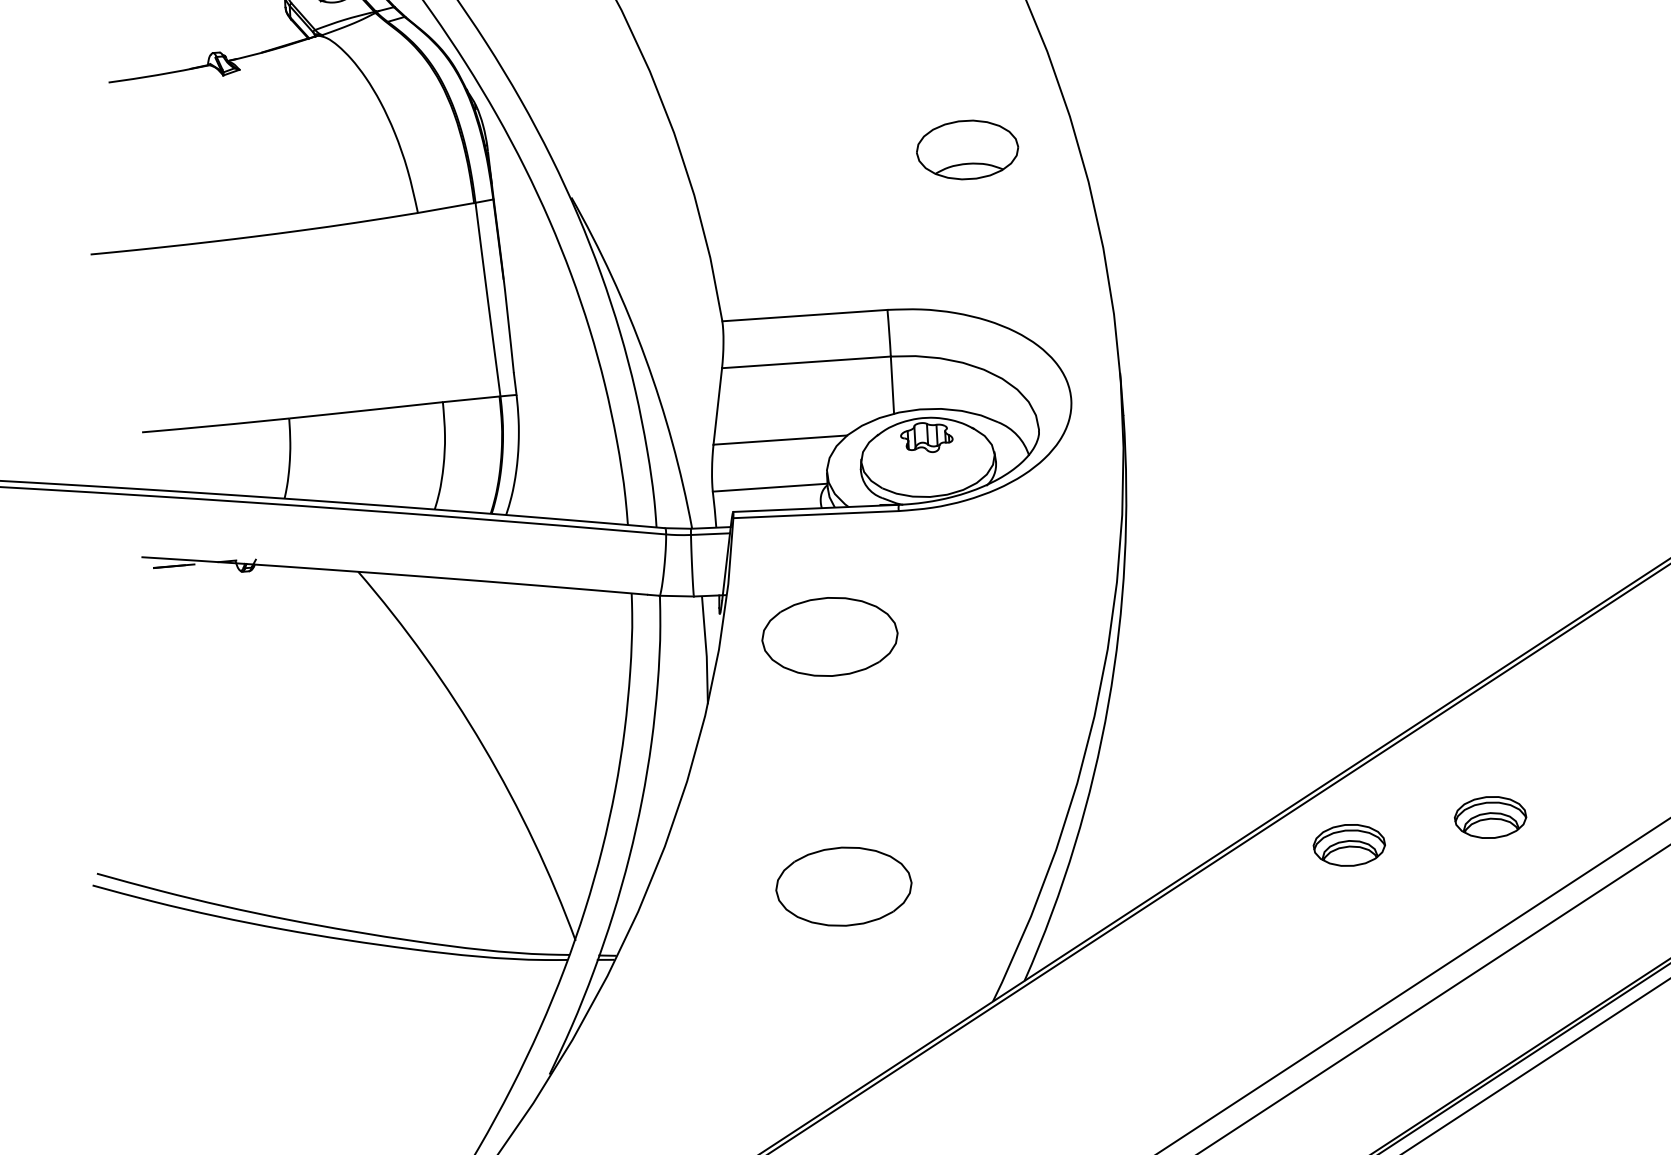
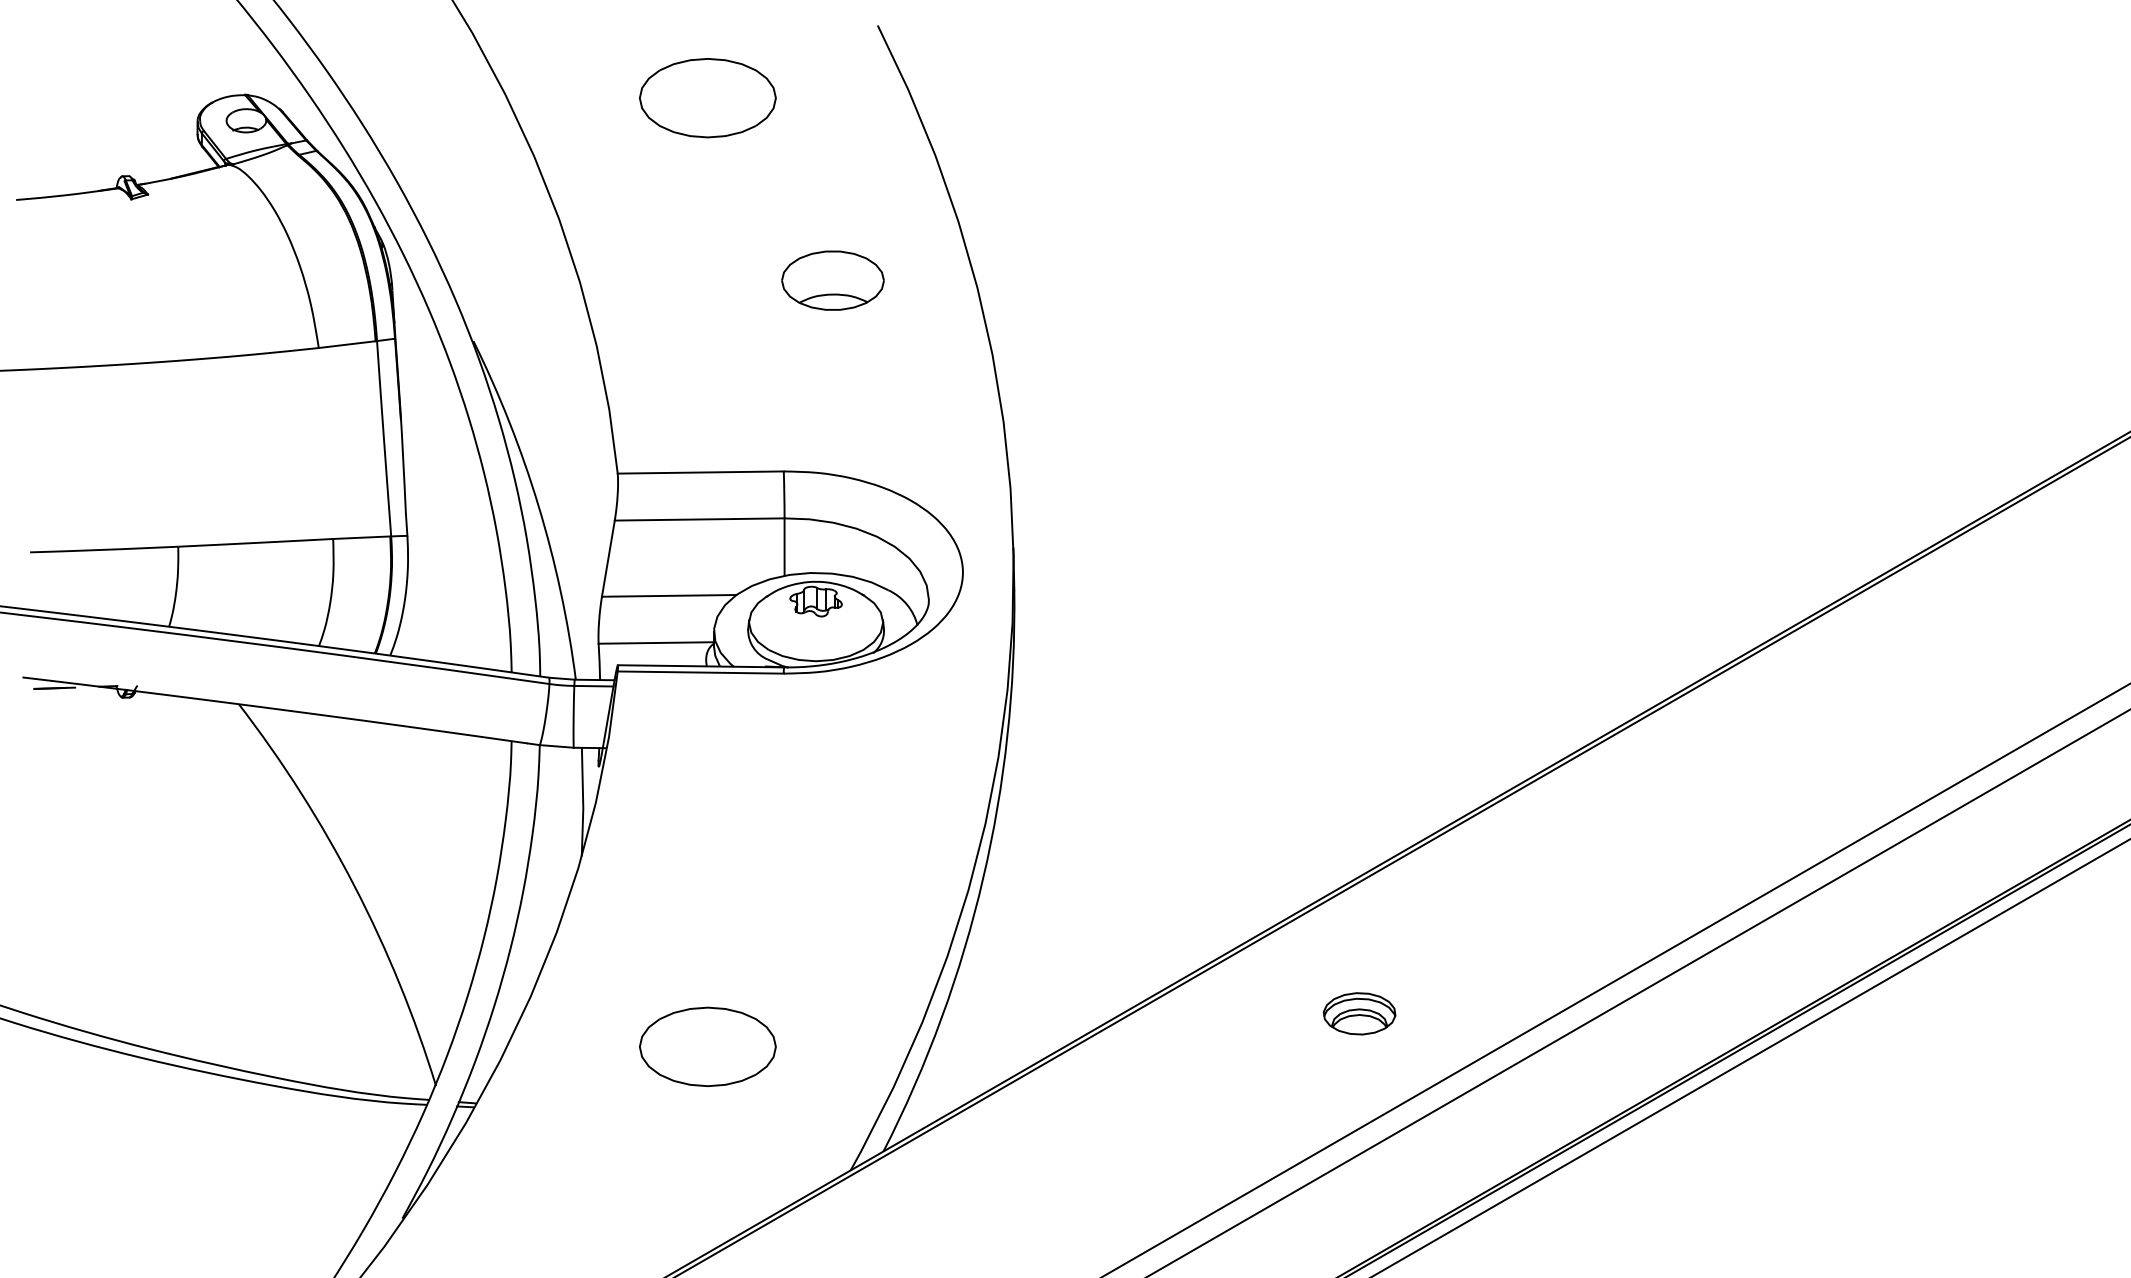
part: (967, 149) -> (832, 280), moved
part: (829, 636) -> (707, 795), removed
part: (1349, 845) -> (1216, 1033), removed

